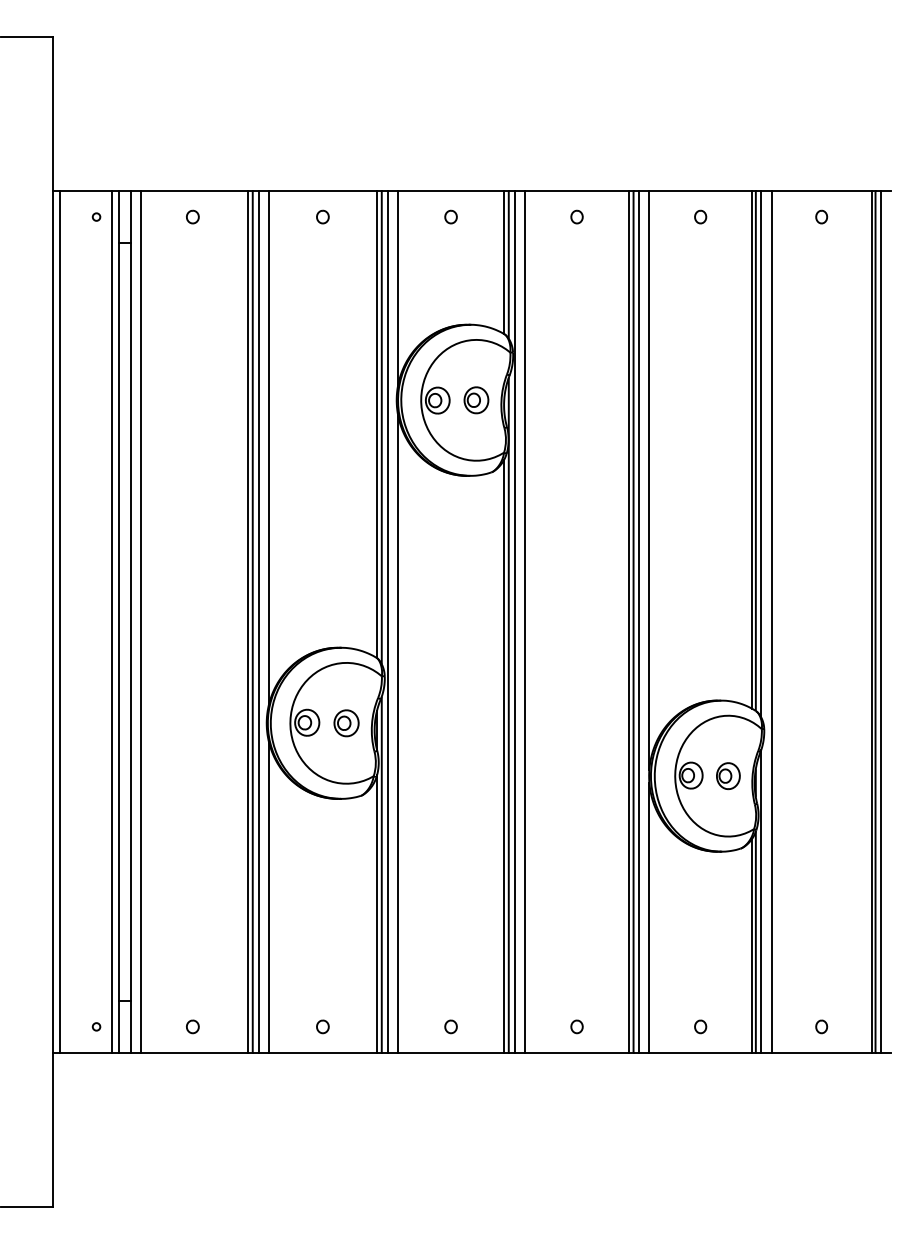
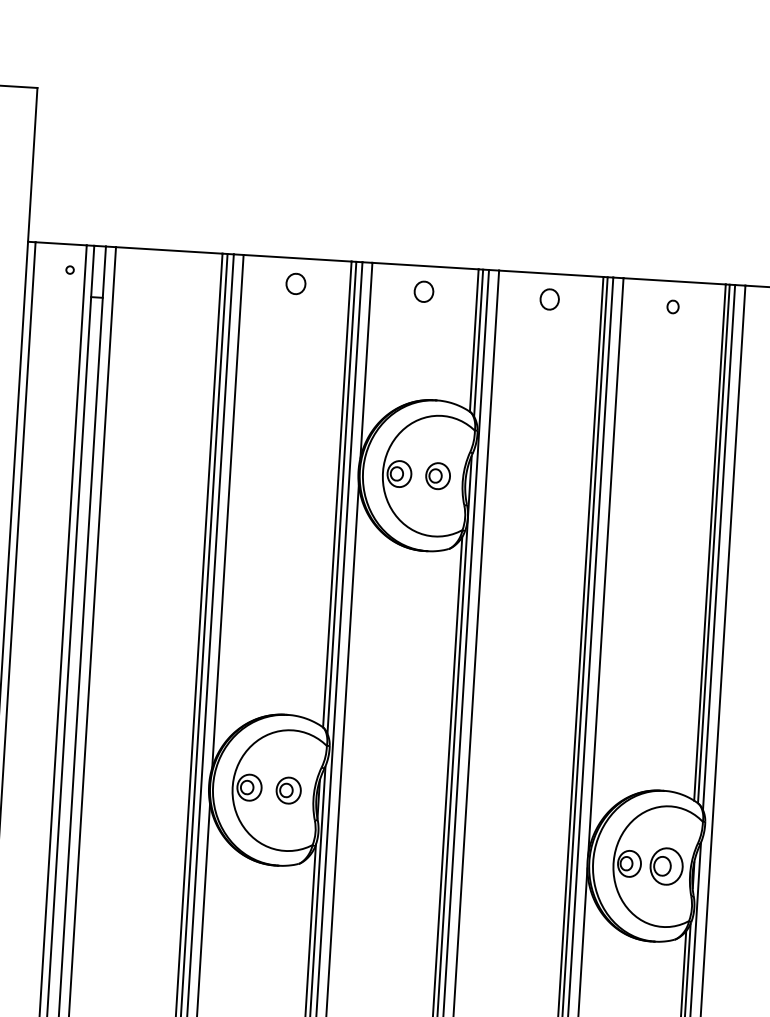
part: (192, 216) -> (165, 275), removed
part: (322, 216) -> (295, 283), size x1.6
part: (450, 216) -> (423, 291), size x1.6
part: (576, 216) -> (549, 298), size x1.6
part: (728, 776) -> (666, 867), size x1.4

